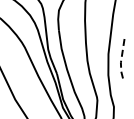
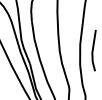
line: (121, 61) -> (92, 51), dashed -> solid

